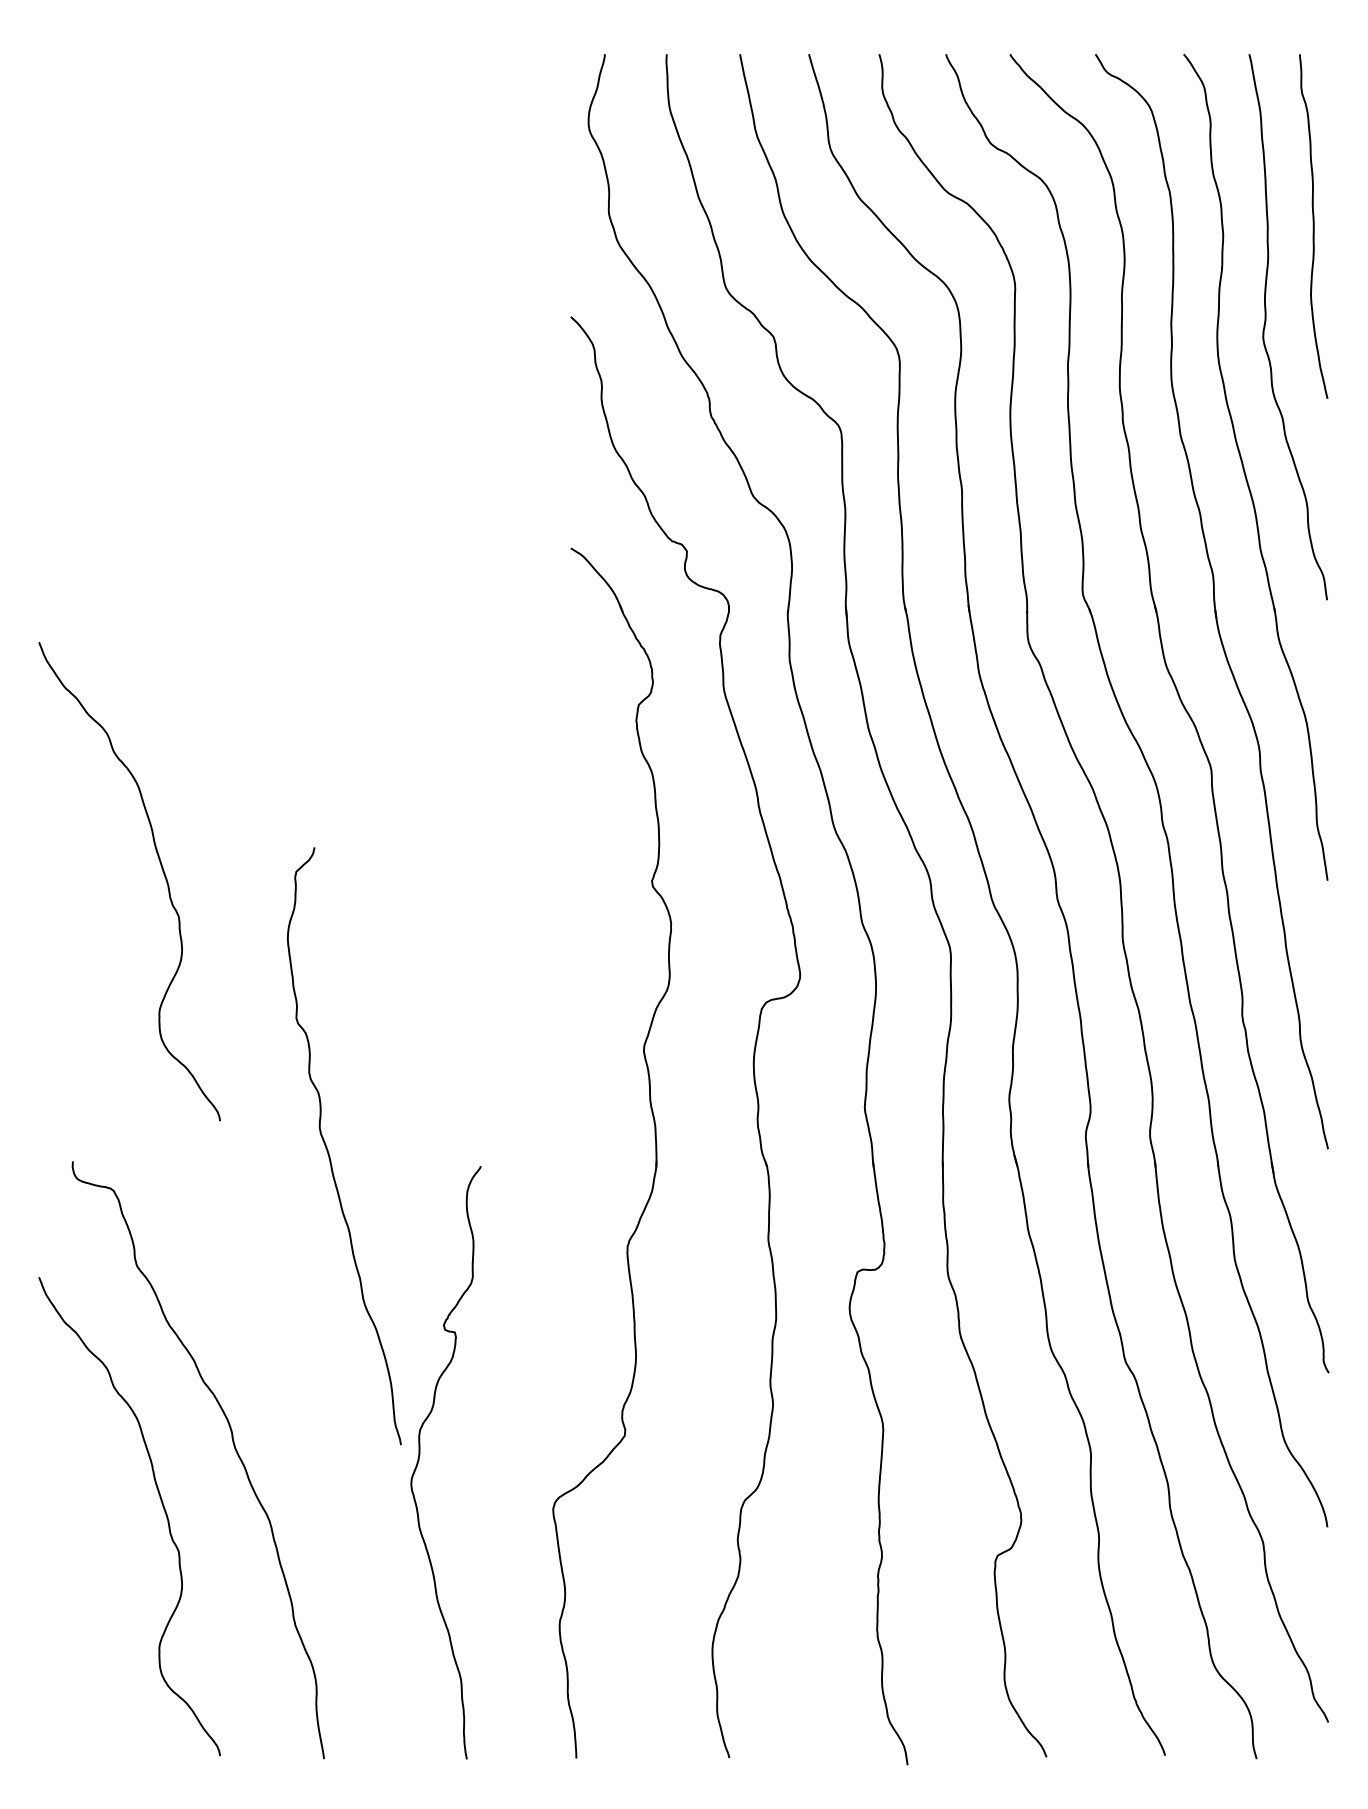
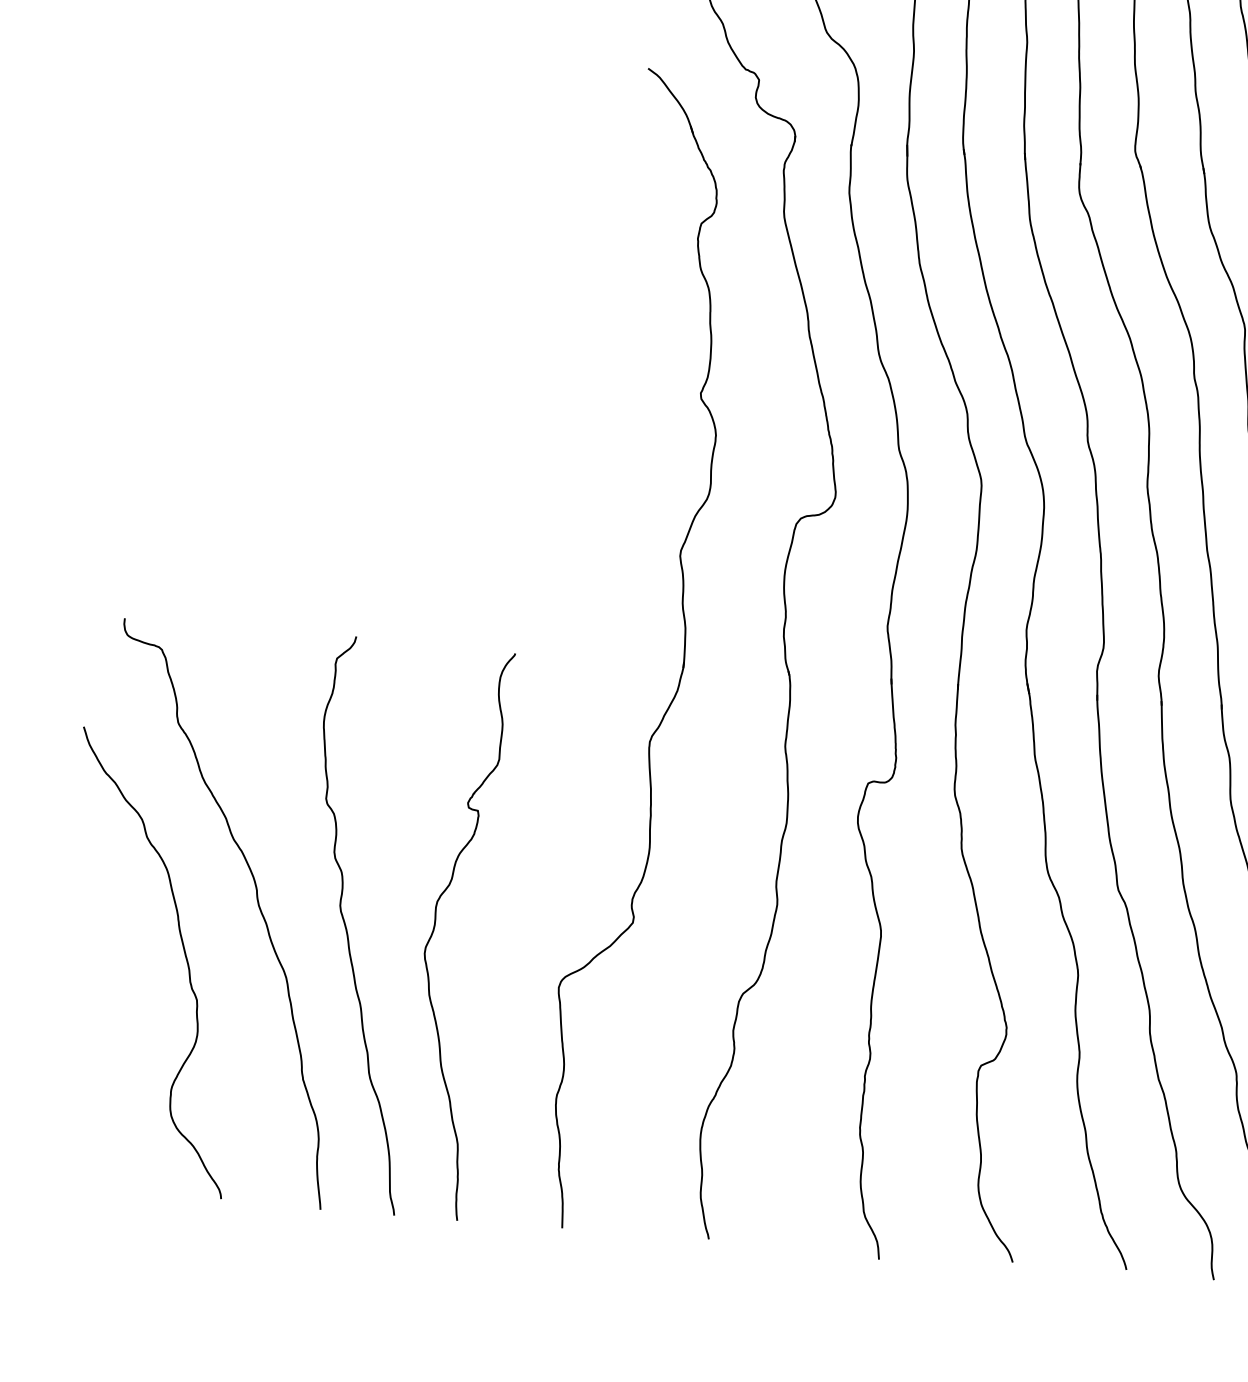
curve: (162, 871) -> (232, 347), removed
curve: (328, 1150) -> (346, 927), moved

